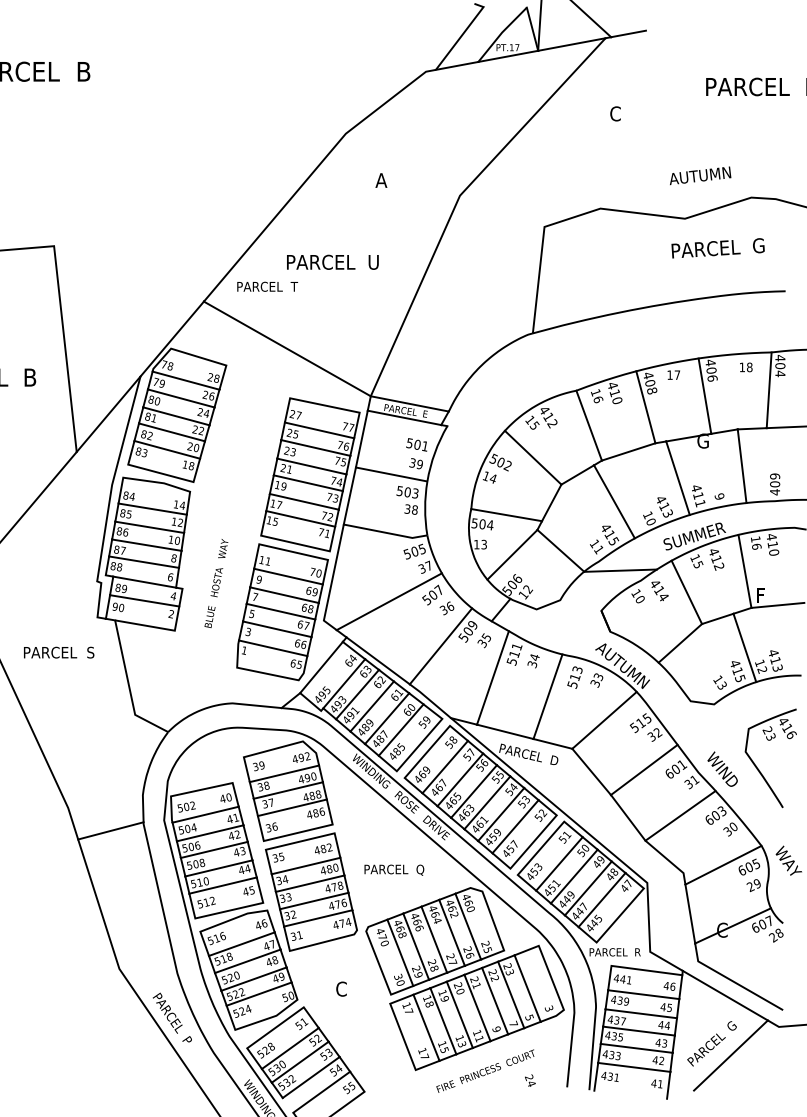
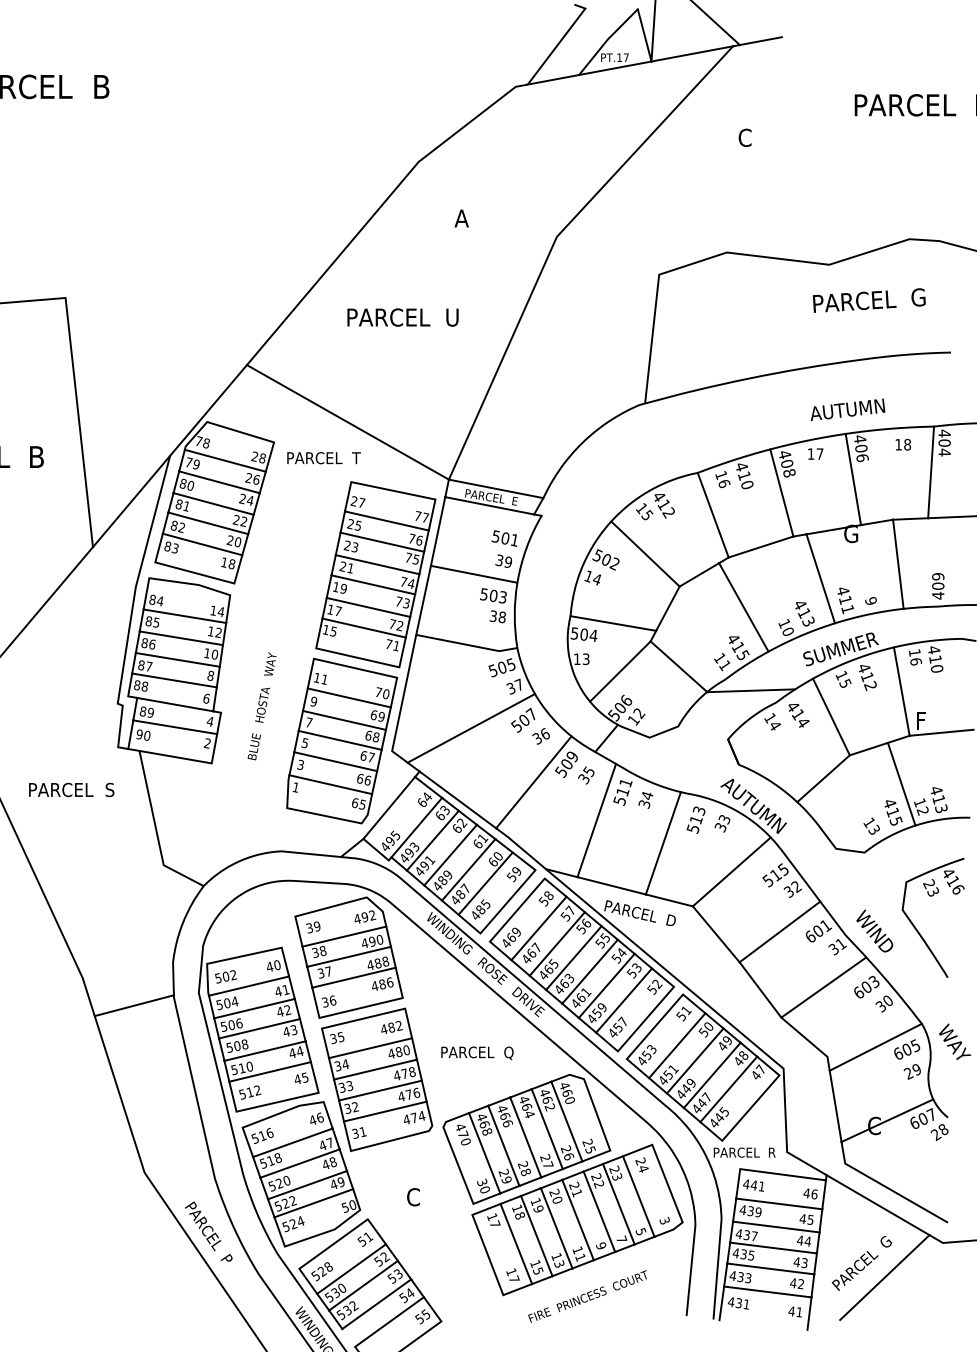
text: (700, 175) -> (848, 409), moved
text: (267, 287) -> (323, 458), moved
text: (639, 599) -> (774, 725), 10 -> 14
text: (529, 1080) -> (641, 1164), moved

